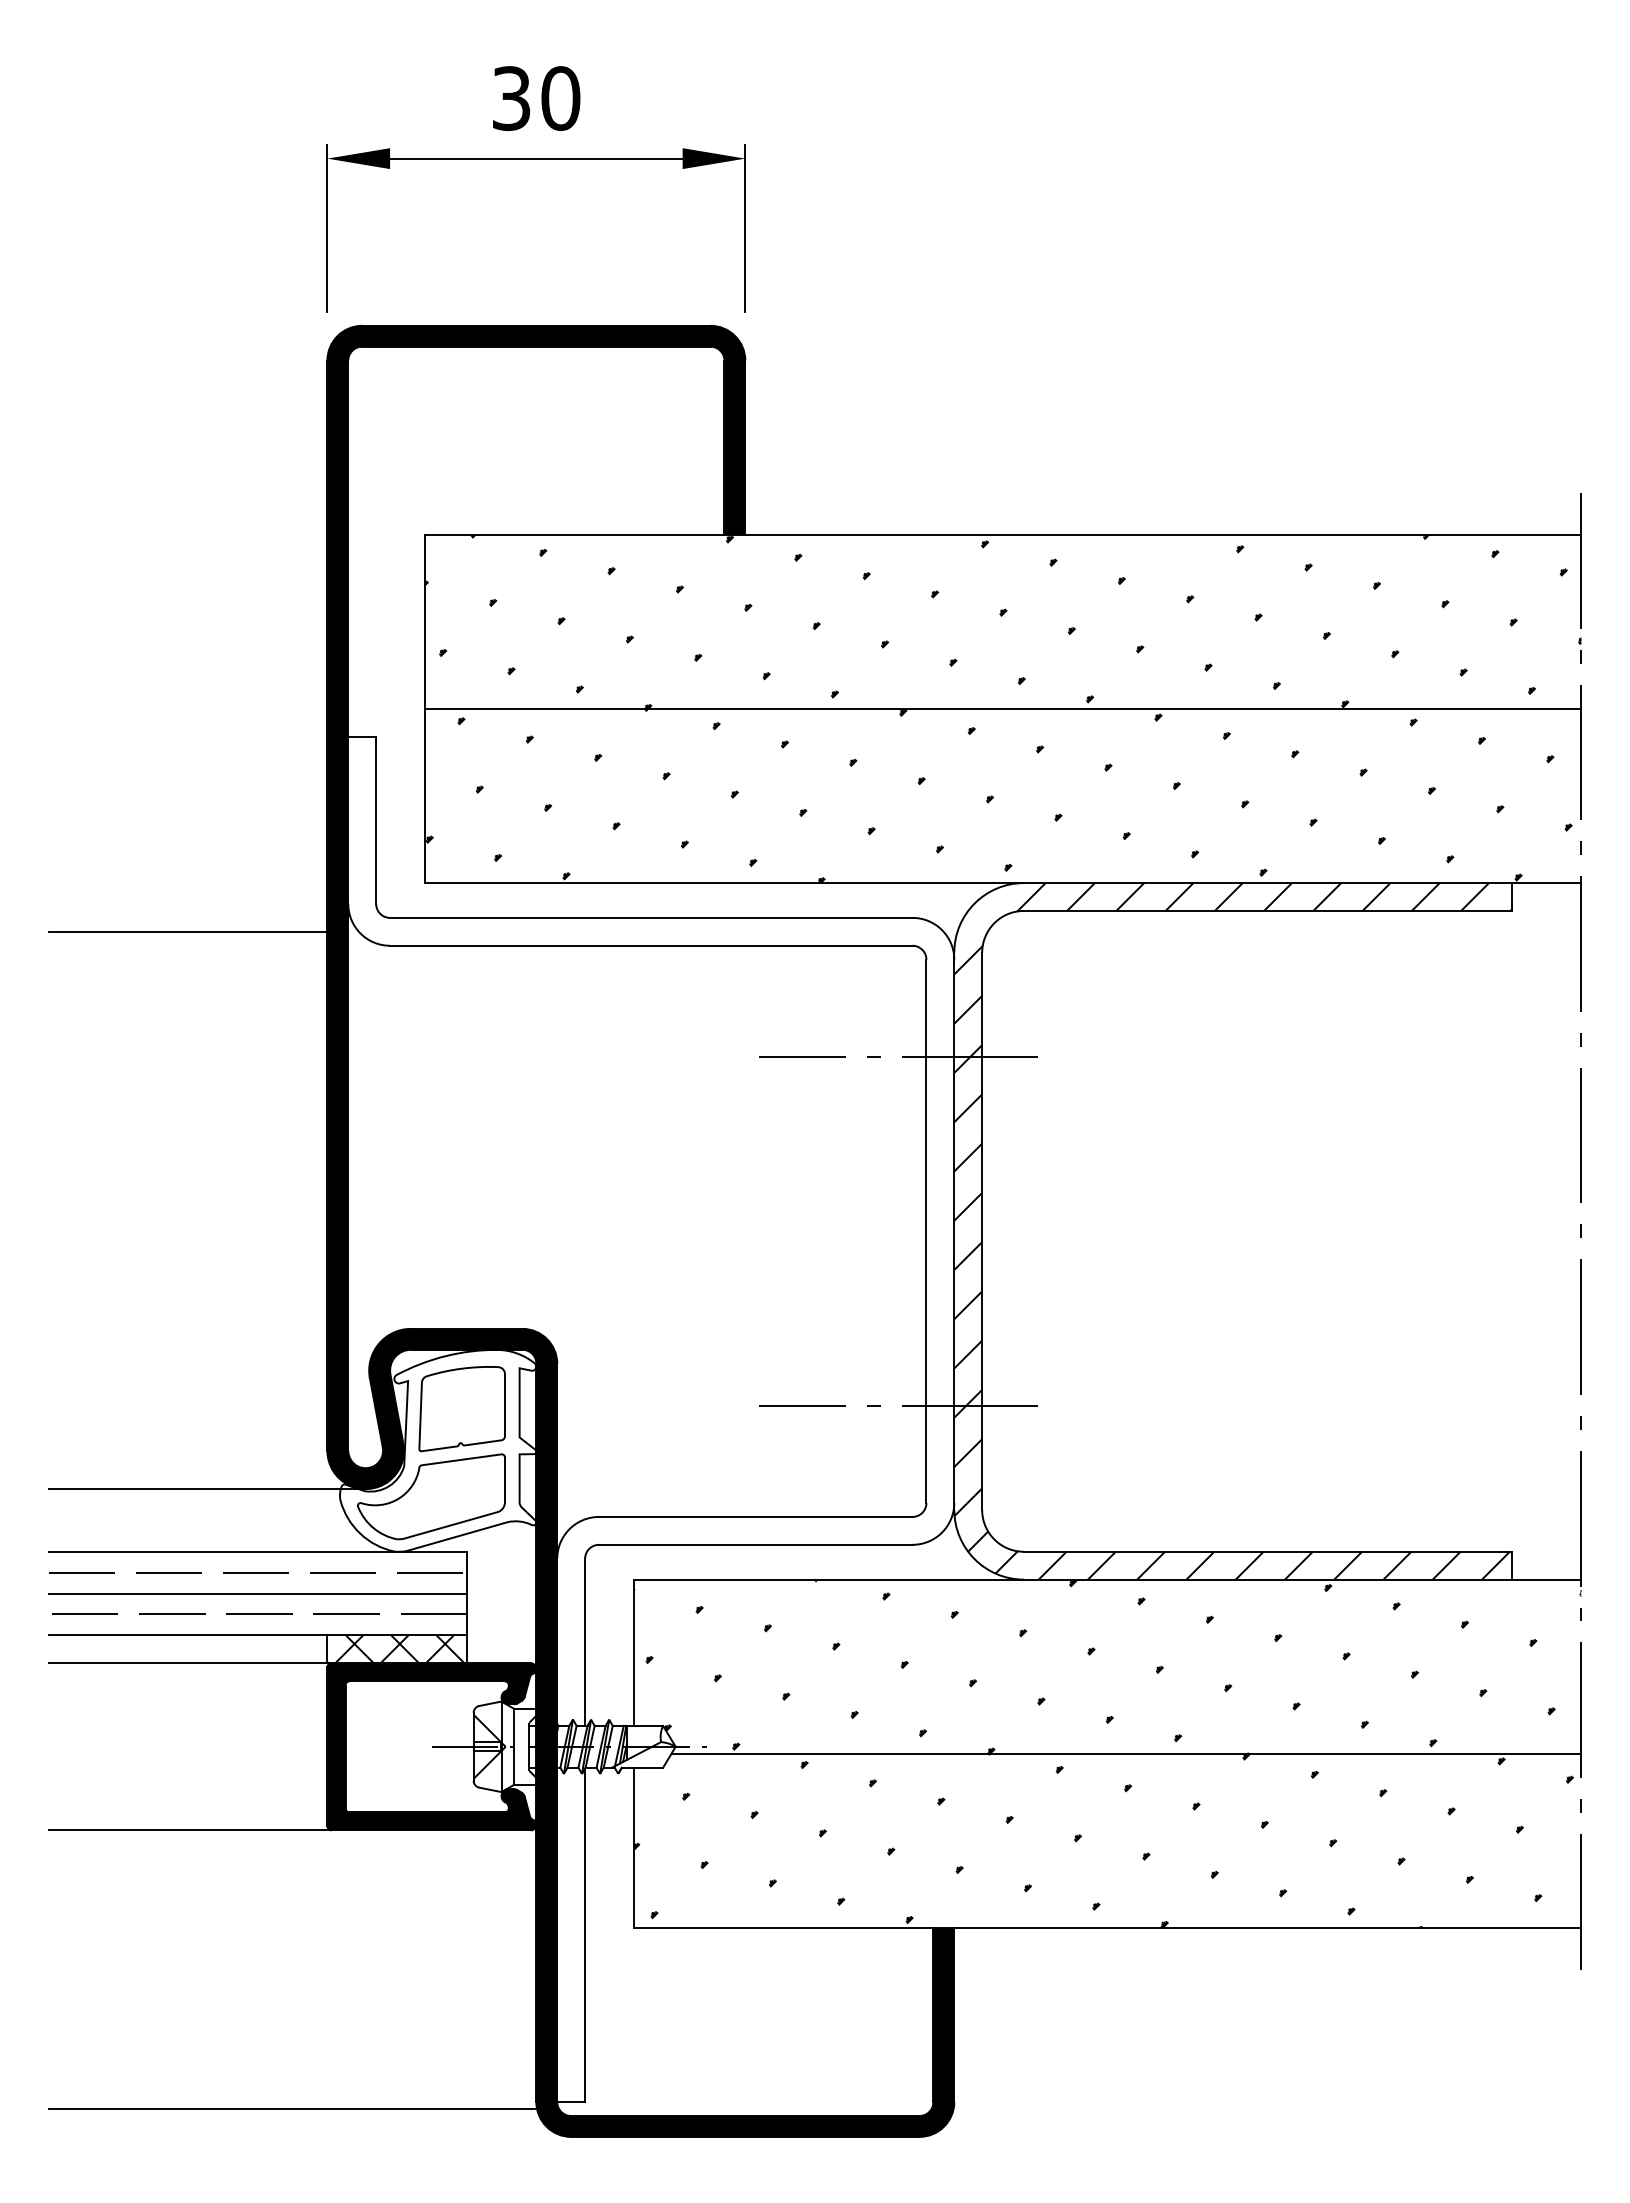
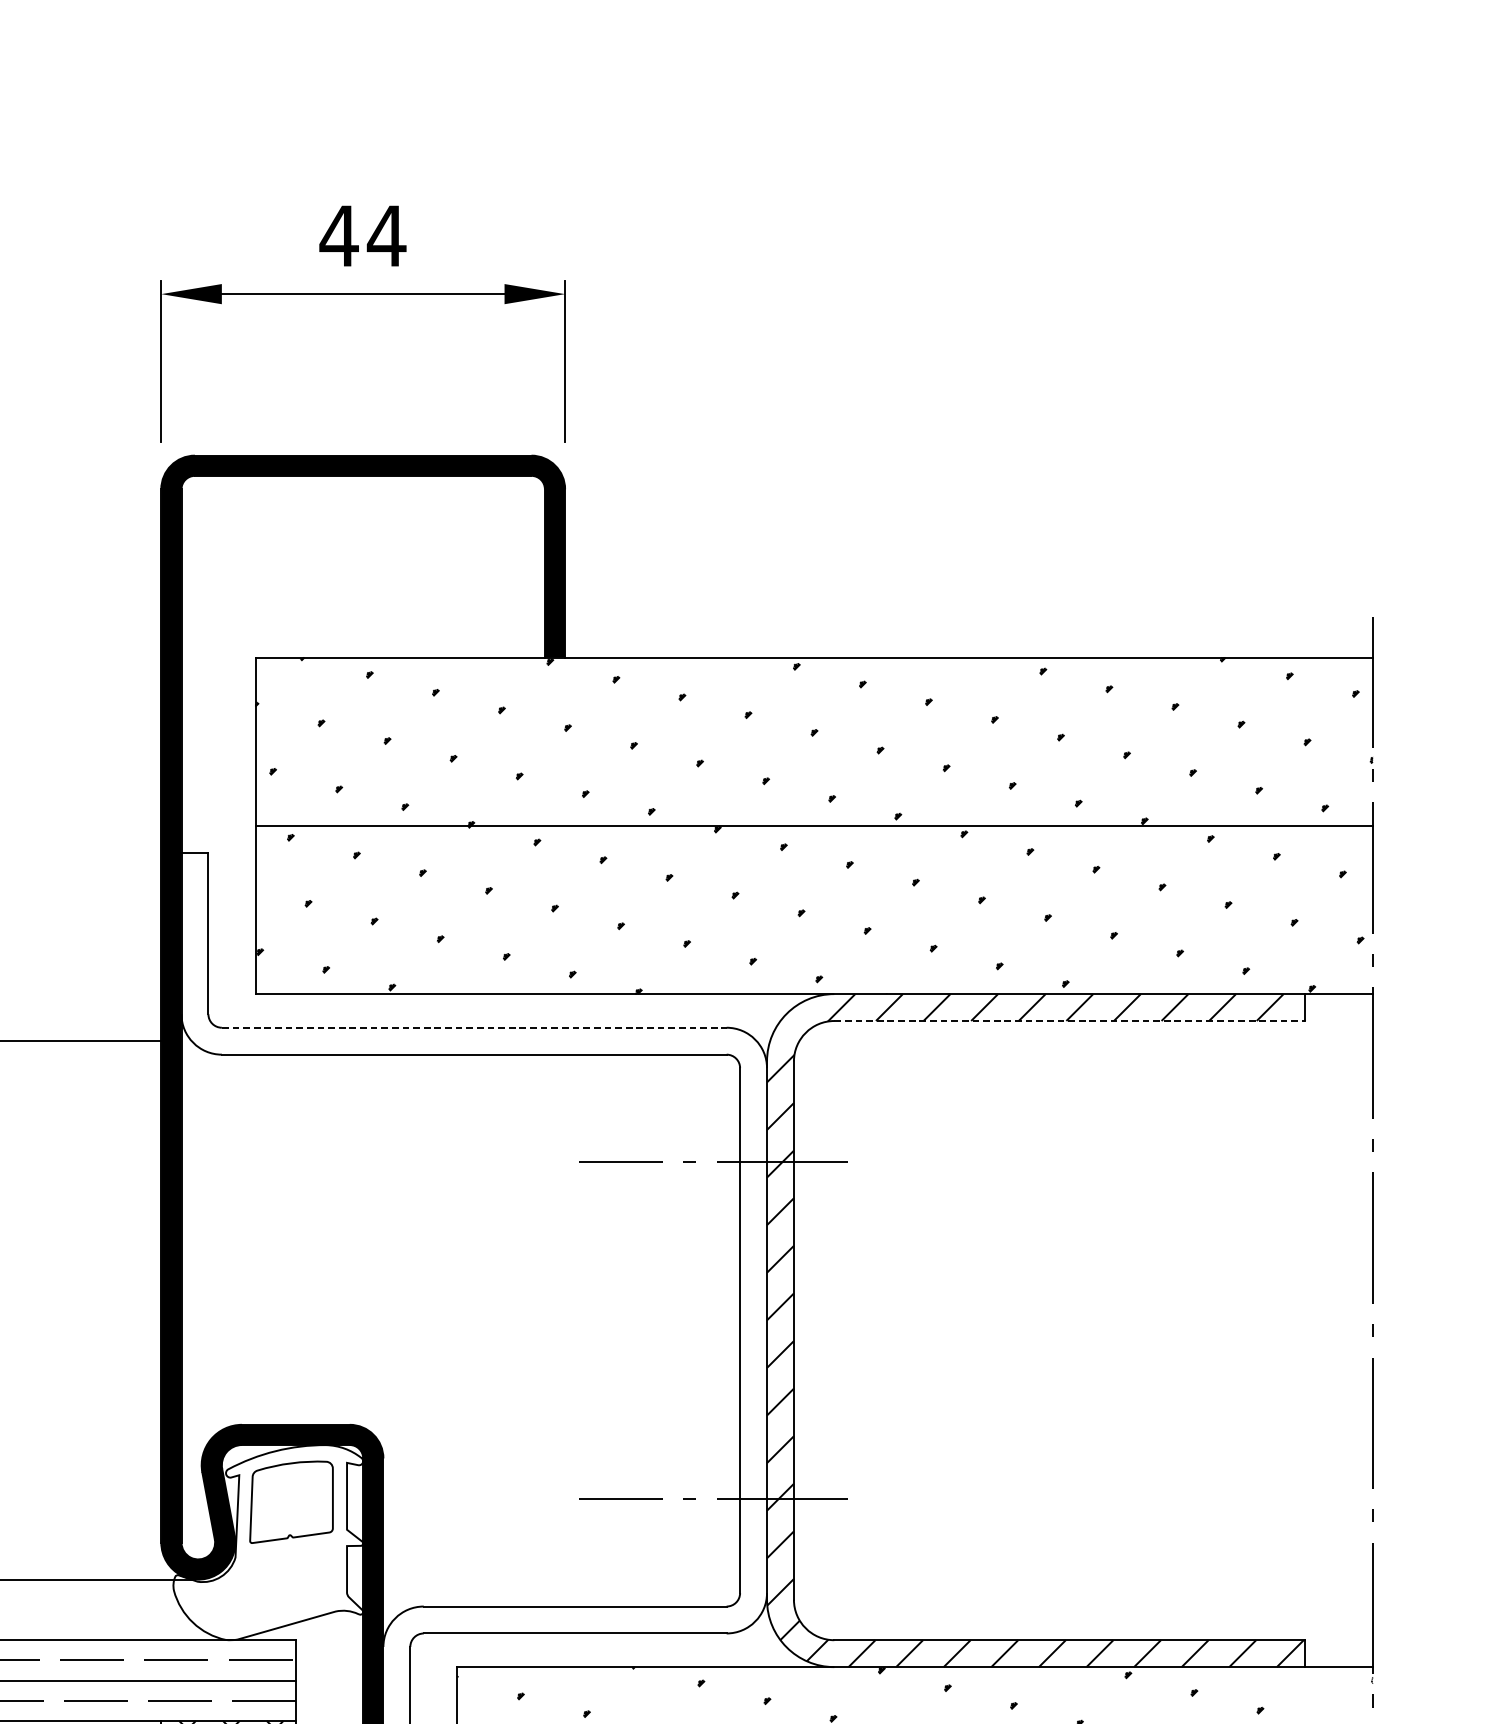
text: (536, 98) -> (363, 236), 30 -> 44
line: (1267, 910) -> (1069, 1020), solid -> dashed
line: (651, 917) -> (474, 1027), solid -> dashed
part: (431, 1496) -> (261, 1586), removed

